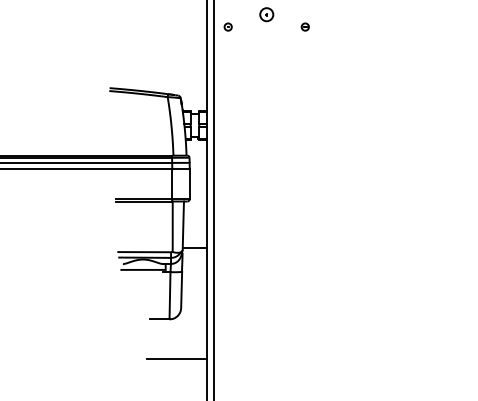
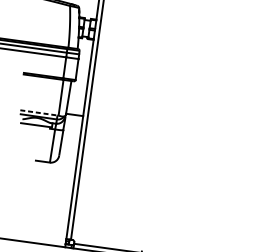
line: (145, 252) -> (39, 113), solid -> dashed
line: (176, 358) -> (51, 190), removed

